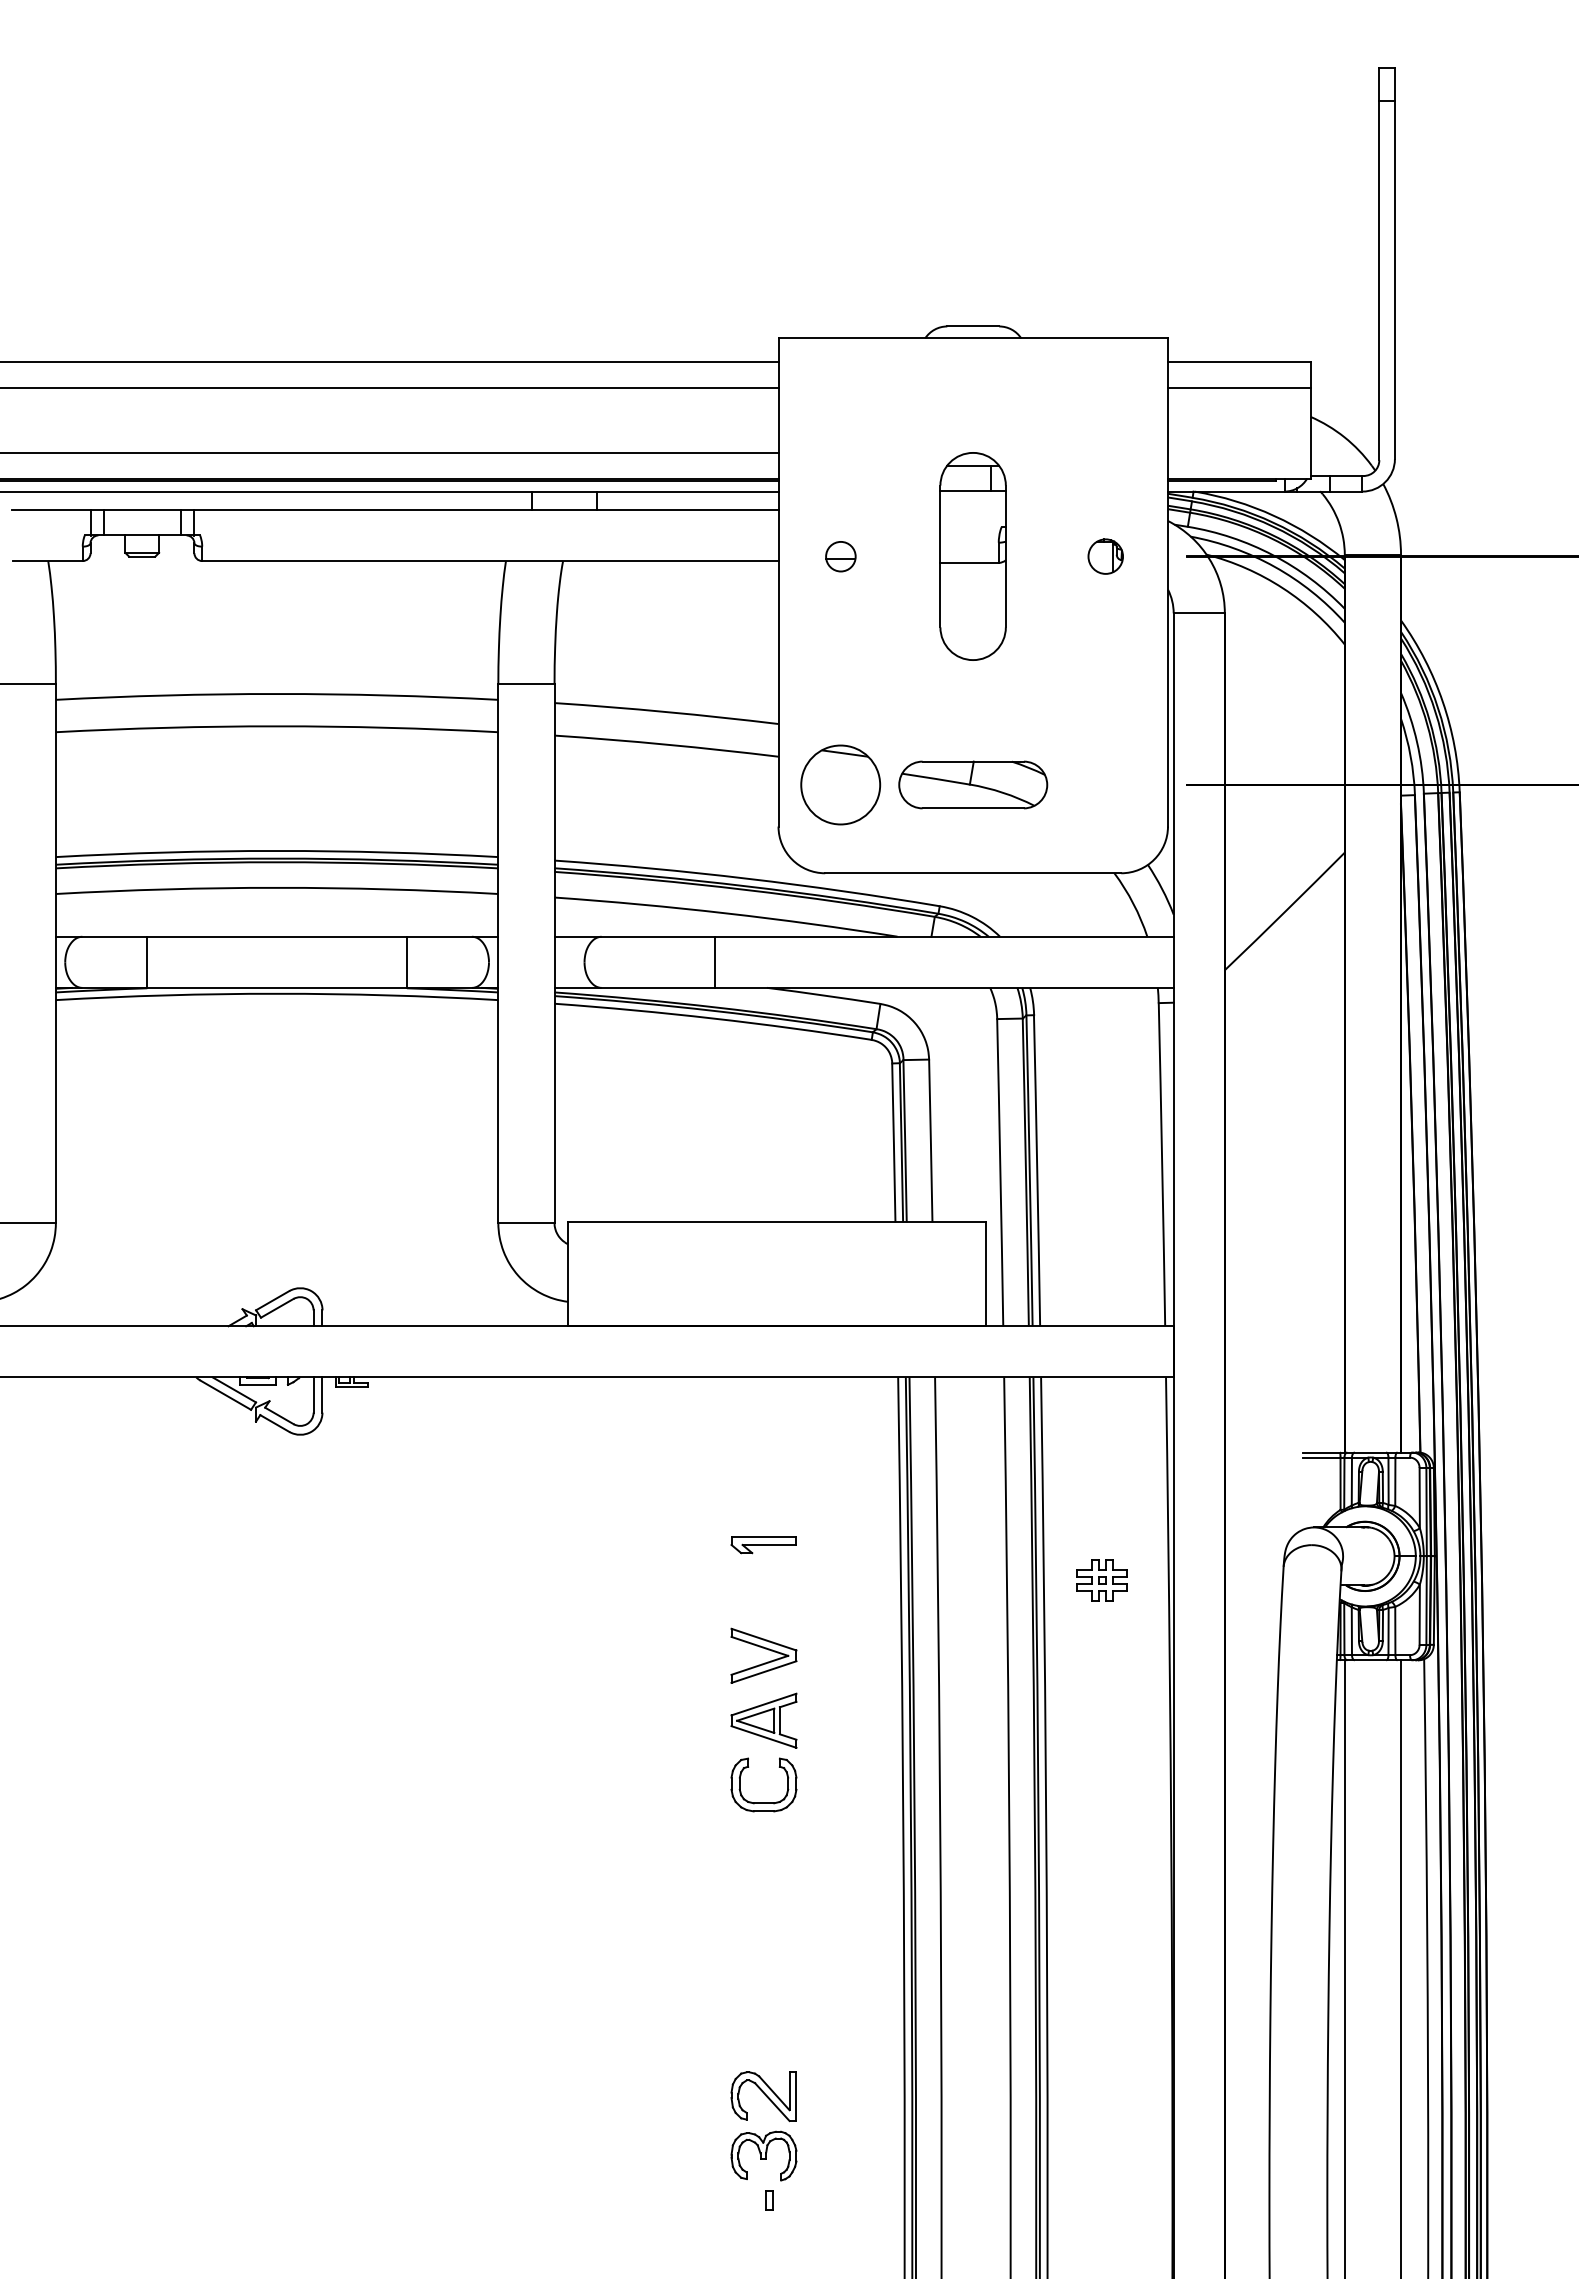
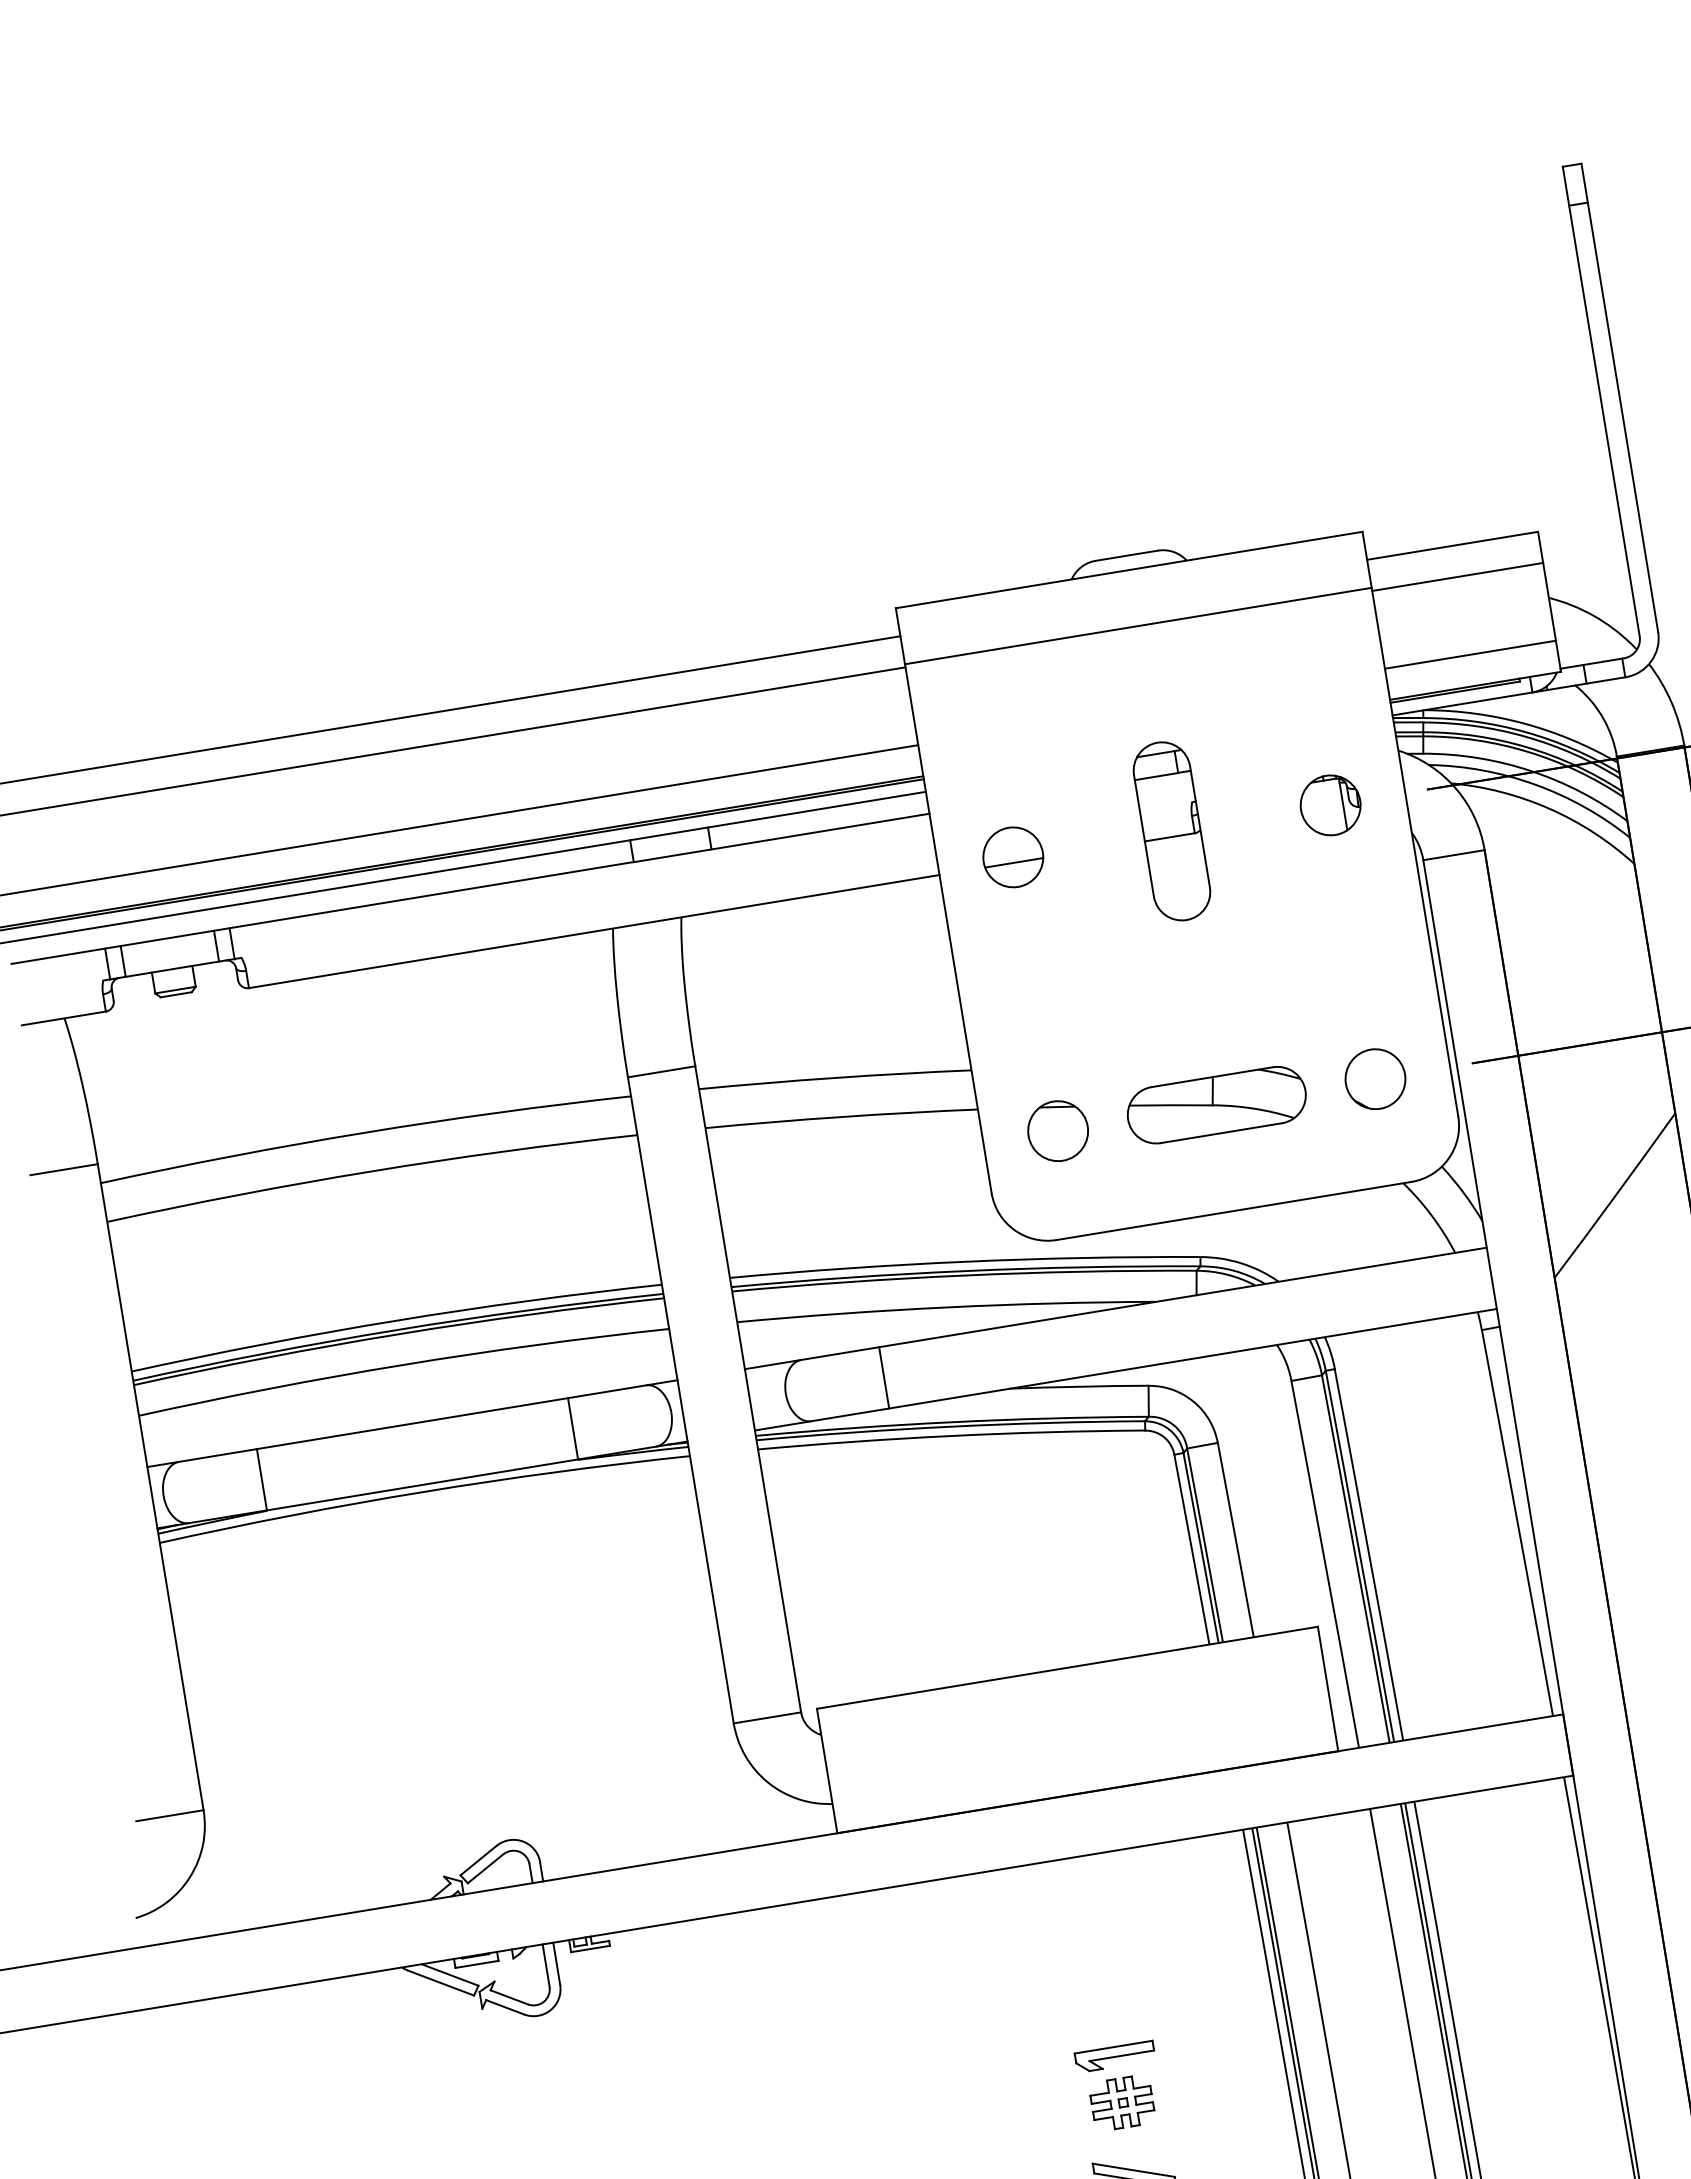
line: (972, 385) -> (1137, 626), added
line: (1238, 452) -> (1469, 654), added
part: (840, 556) -> (1012, 857), size x1.67
part: (973, 556) -> (1172, 831), size x0.71
part: (1105, 556) -> (1330, 805), size x1.43
part: (840, 784) -> (1057, 1130), size x0.62
circle: (1105, 784) -> (1375, 1078), added
line: (714, 961) -> (883, 1376), moved
part: (1101, 1580) -> (1122, 2103), moved

